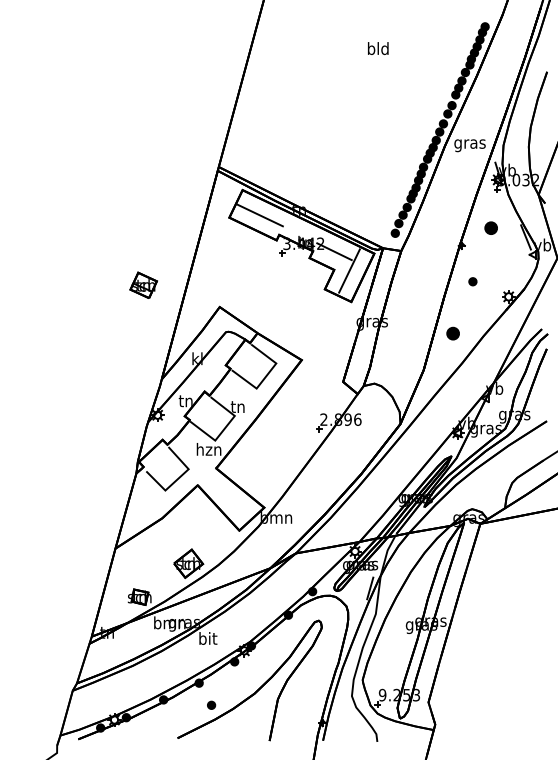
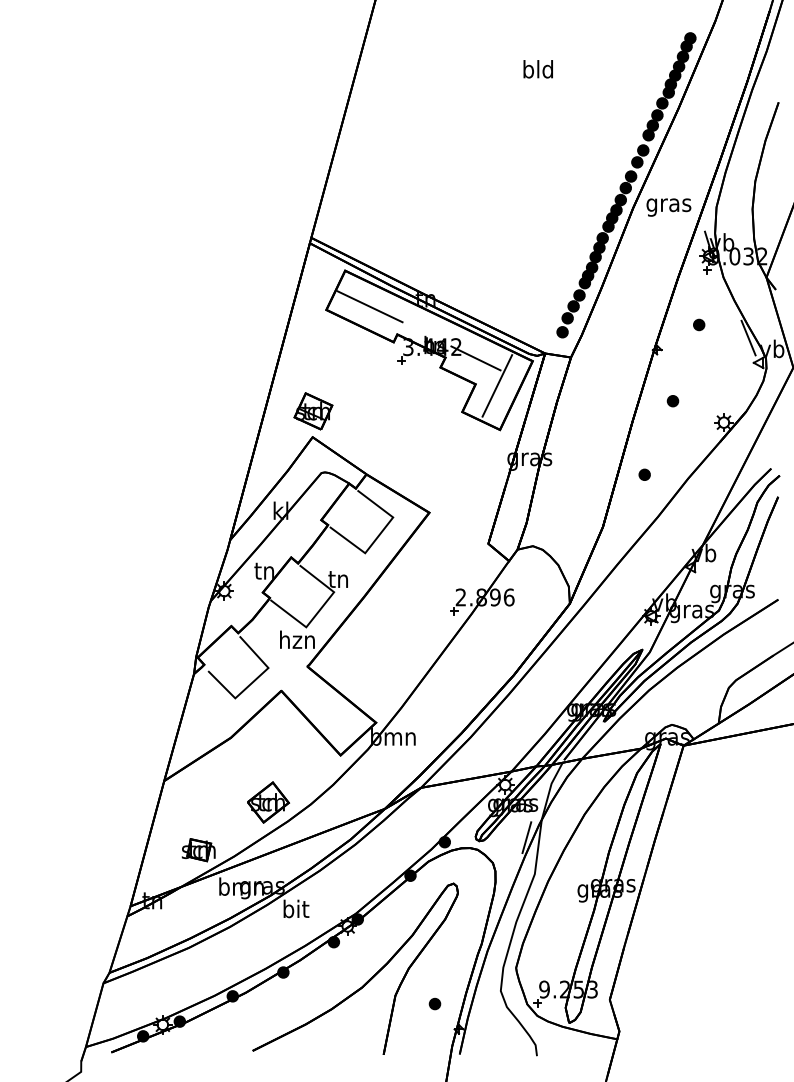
part: (491, 227) -> (699, 324), size x0.62
part: (143, 285) -> (313, 411), moved
part: (452, 333) -> (644, 474), size x0.62
part: (211, 704) -> (434, 1003), moved

